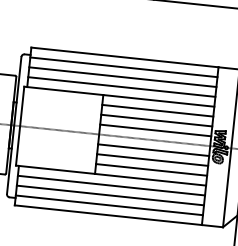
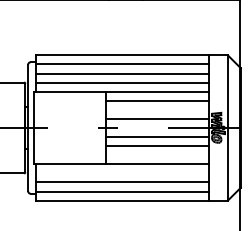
line: (156, 120) -> (157, 109), removed
line: (151, 170) -> (157, 155), removed
line: (111, 185) -> (122, 173), removed

